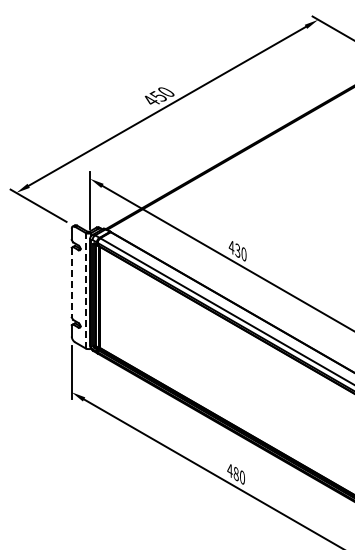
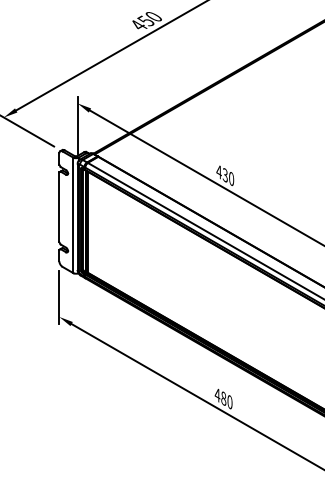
line: (71, 282) -> (59, 207), dashed -> solid
line: (85, 290) -> (73, 215), dashed -> solid

